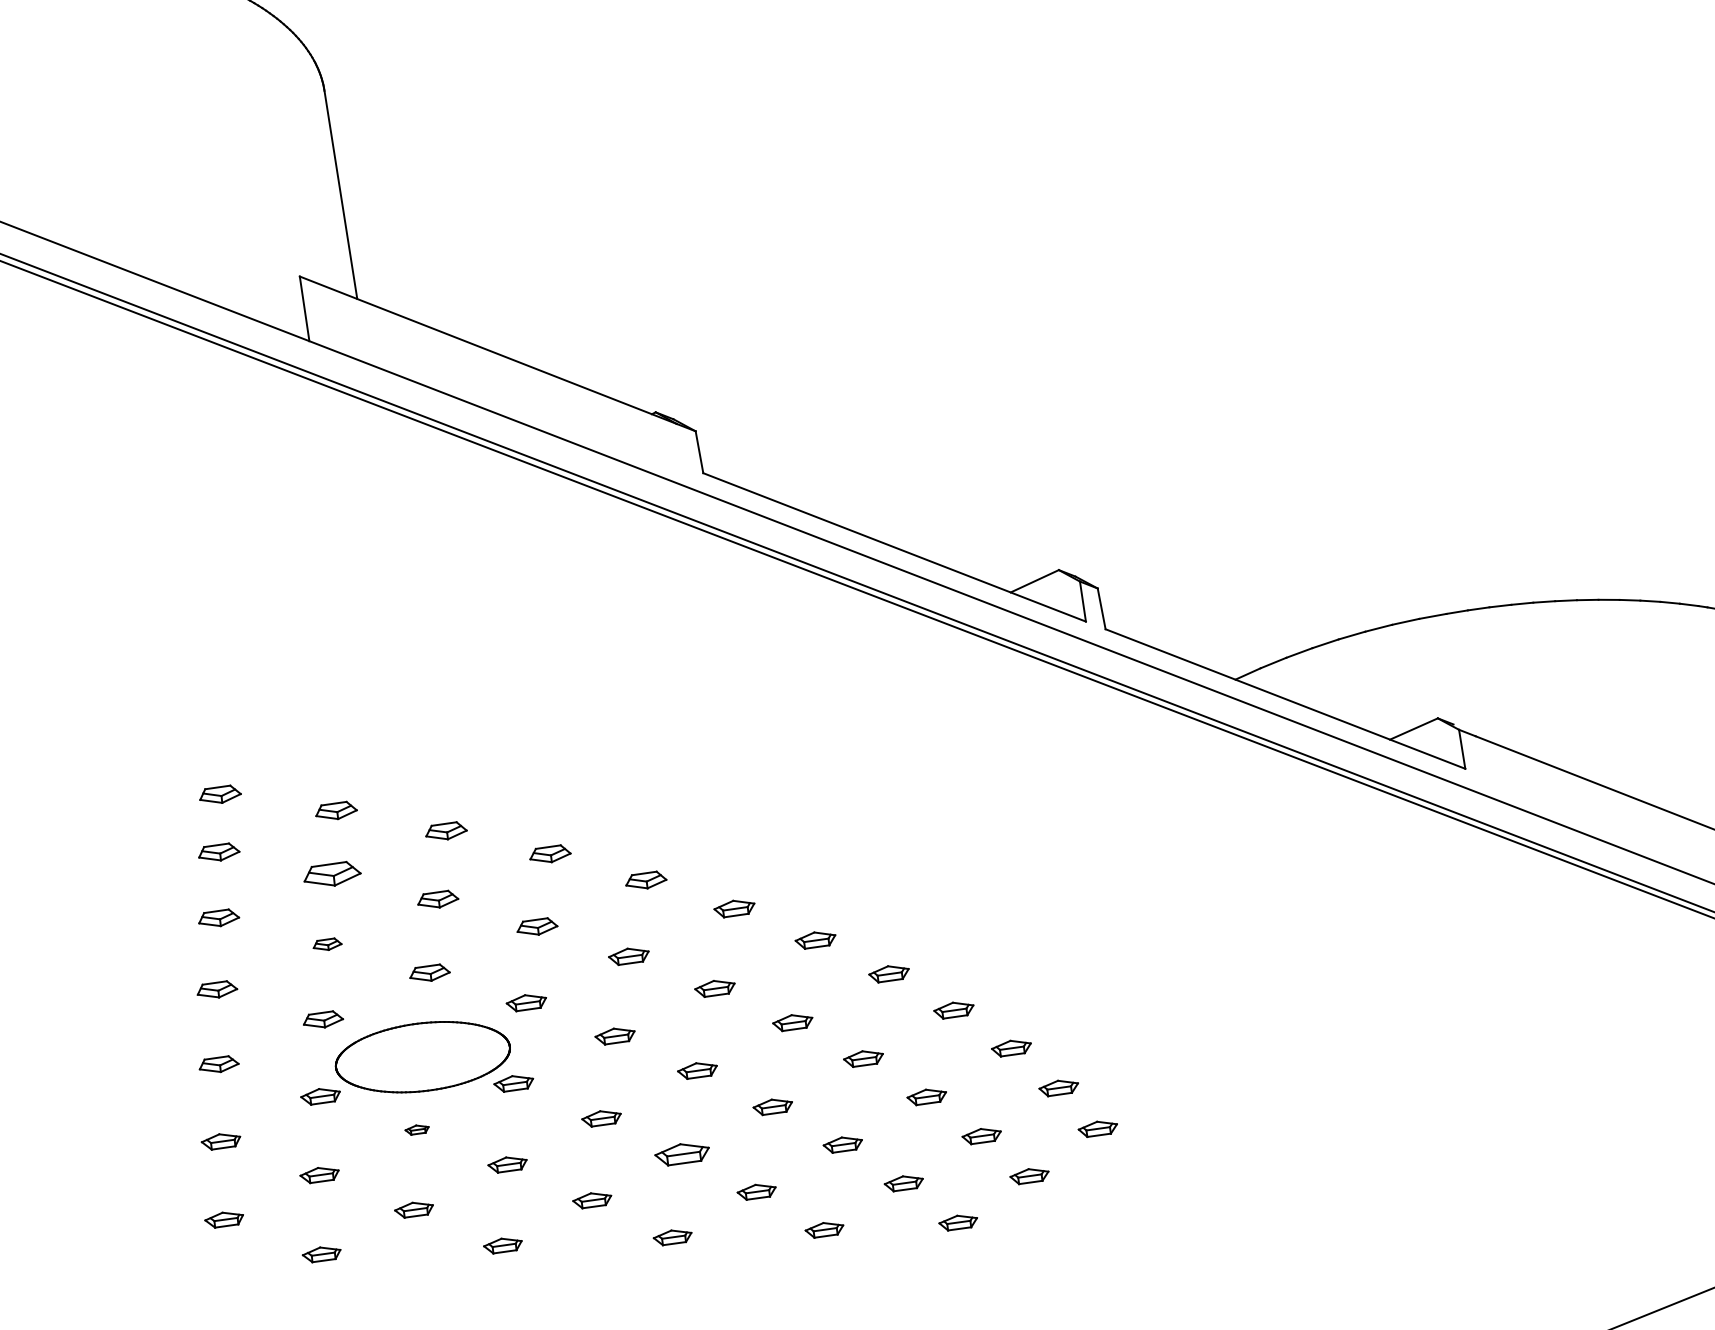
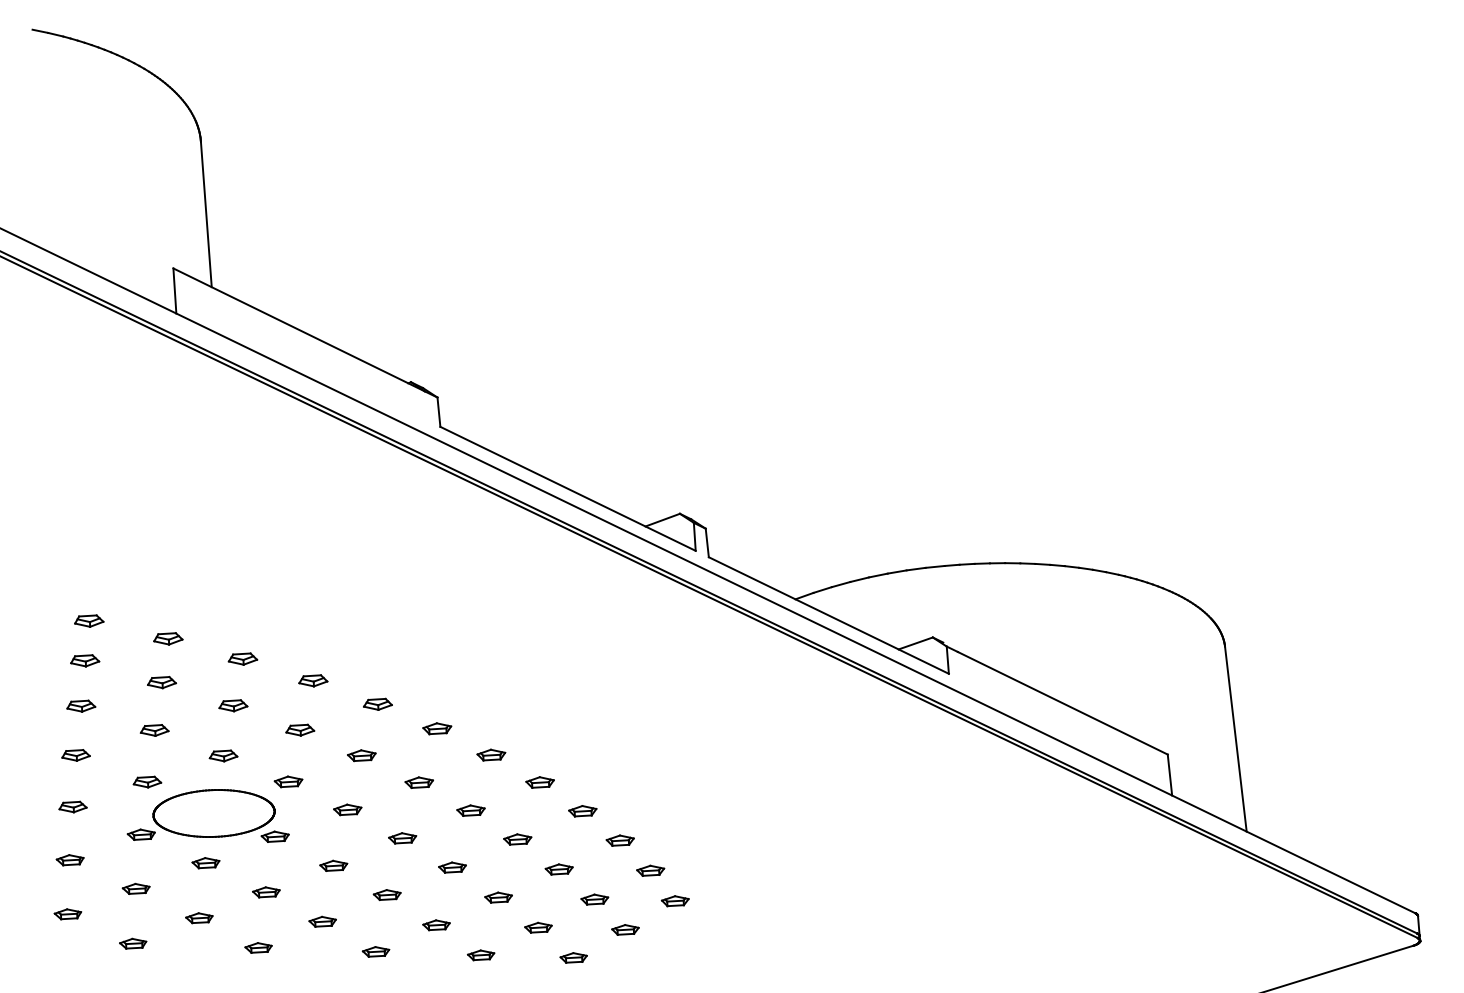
part: (331, 874) -> (161, 682), size x0.71
part: (327, 944) -> (154, 730), size x1.43
part: (416, 1130) -> (205, 863), size x1.67
part: (681, 1153) -> (386, 894), size x0.71

